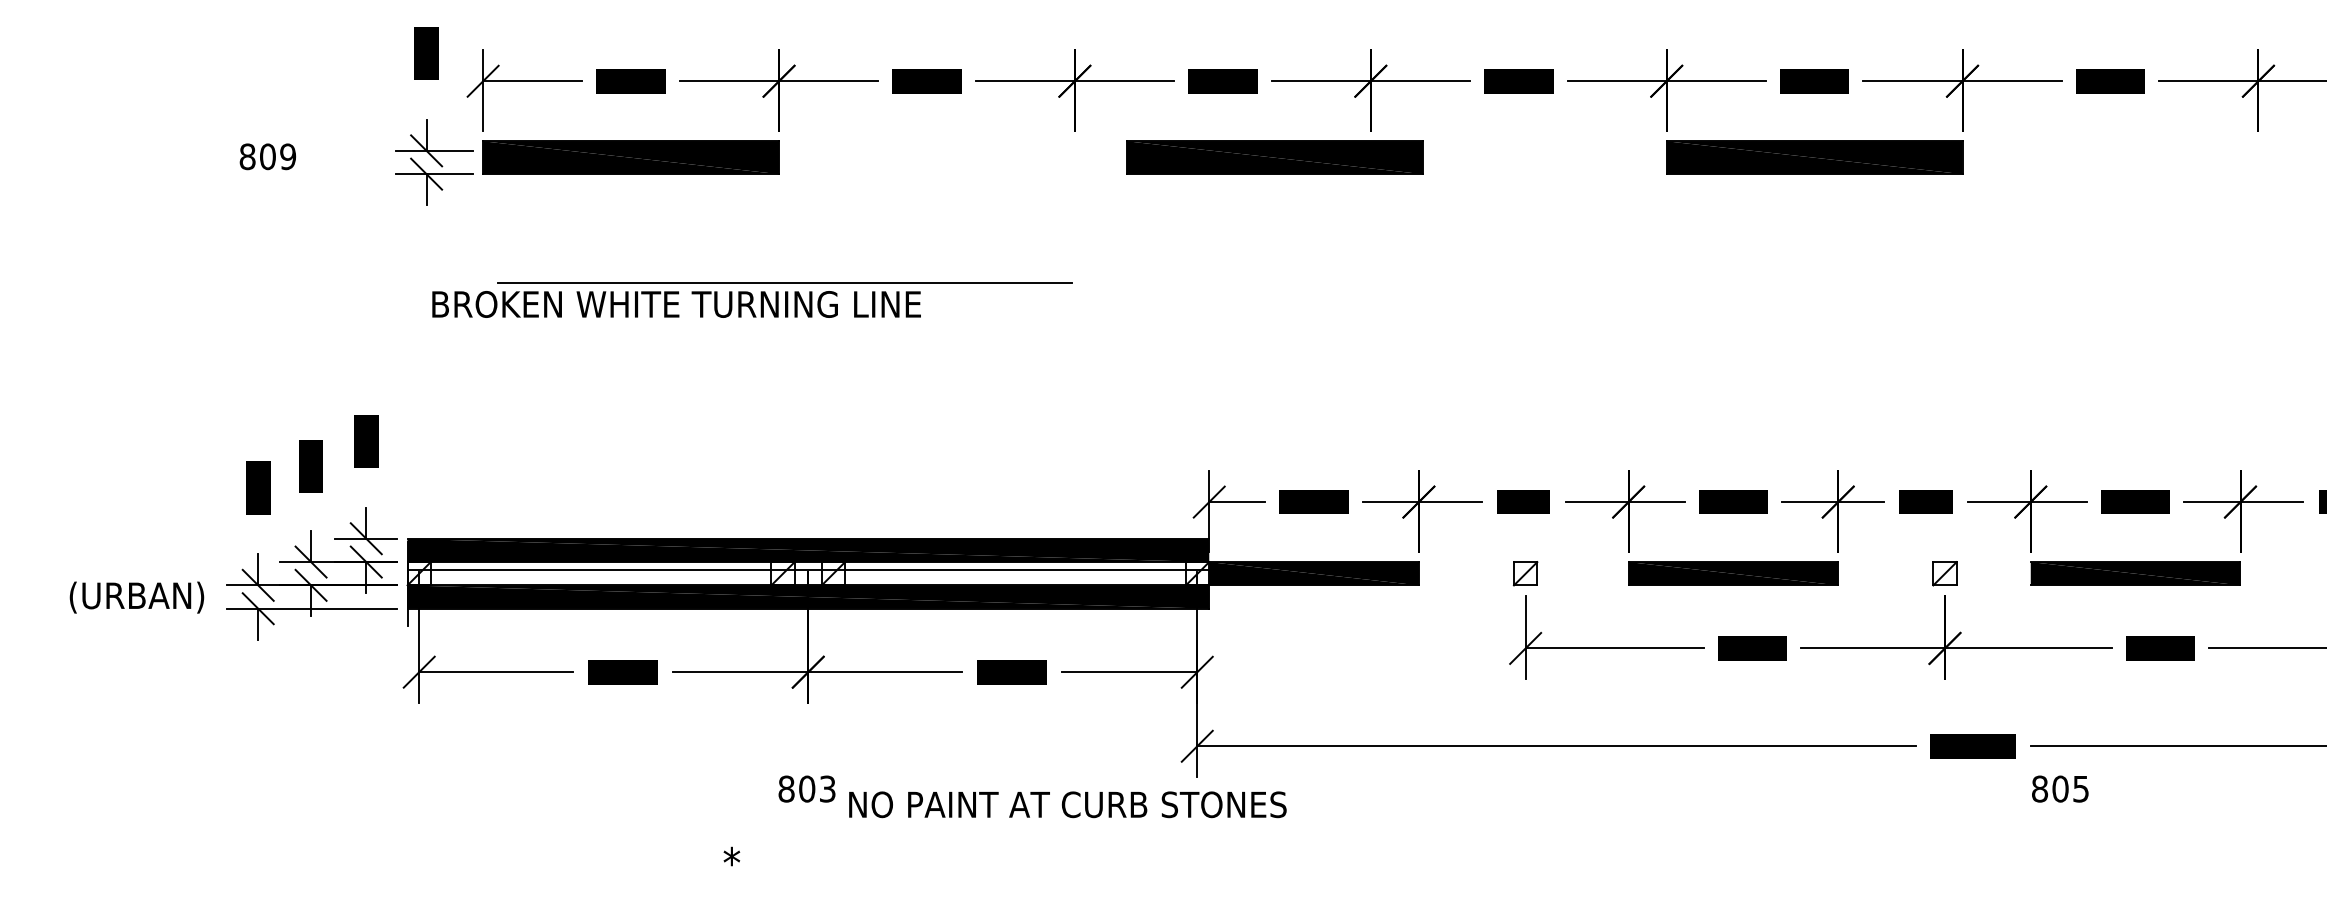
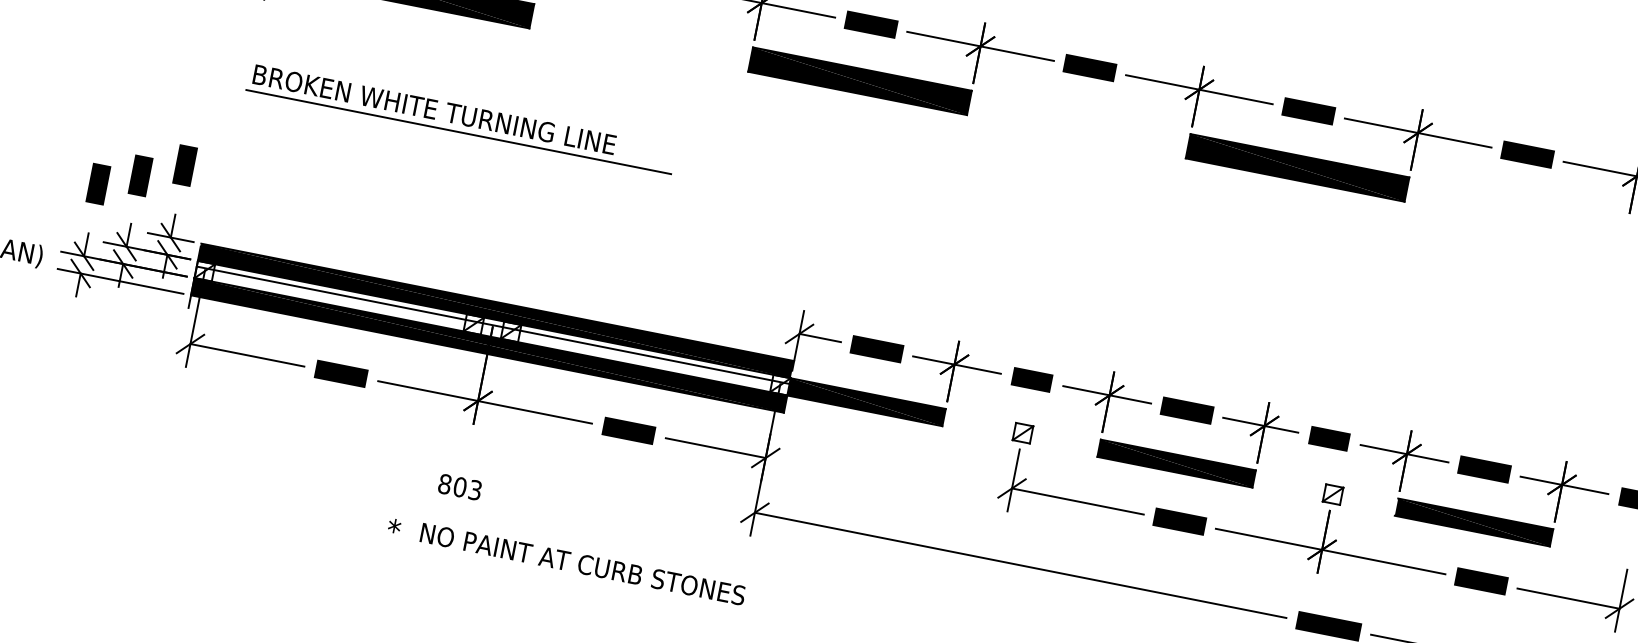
part: (1274, 157) -> (859, 81), moved
line: (784, 282) -> (458, 131), moved
text: (1067, 804) -> (582, 564), moved

